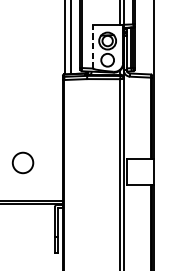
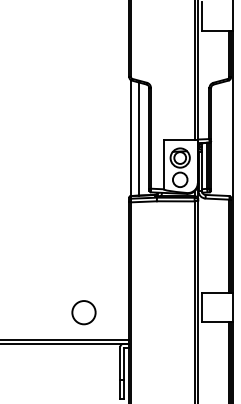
line: (92, 46) -> (163, 164), dashed -> solid
circle: (22, 162) -> (83, 312), moved

